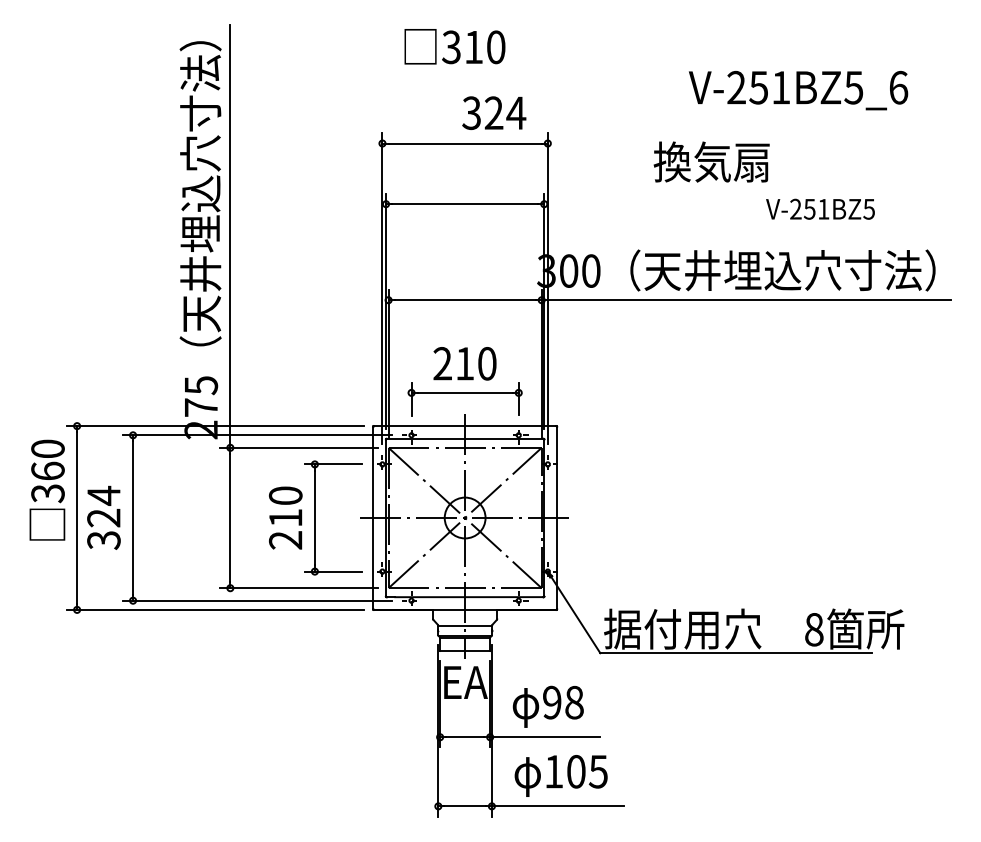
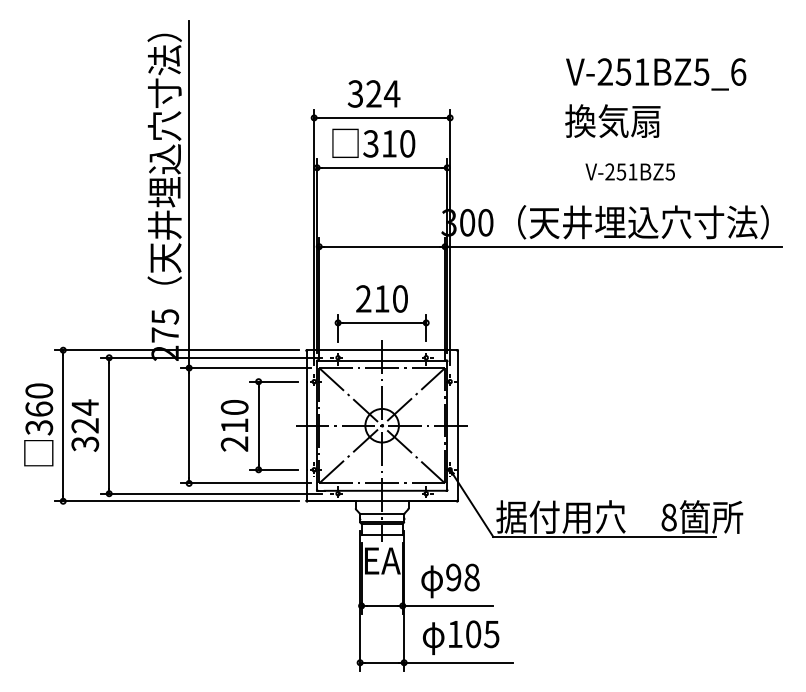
text: (454, 45) -> (373, 142), moved
text: (493, 112) -> (373, 93), moved
text: (711, 161) -> (612, 120), moved
text: (819, 208) -> (629, 171), moved
text: (47, 489) -> (38, 424), moved

